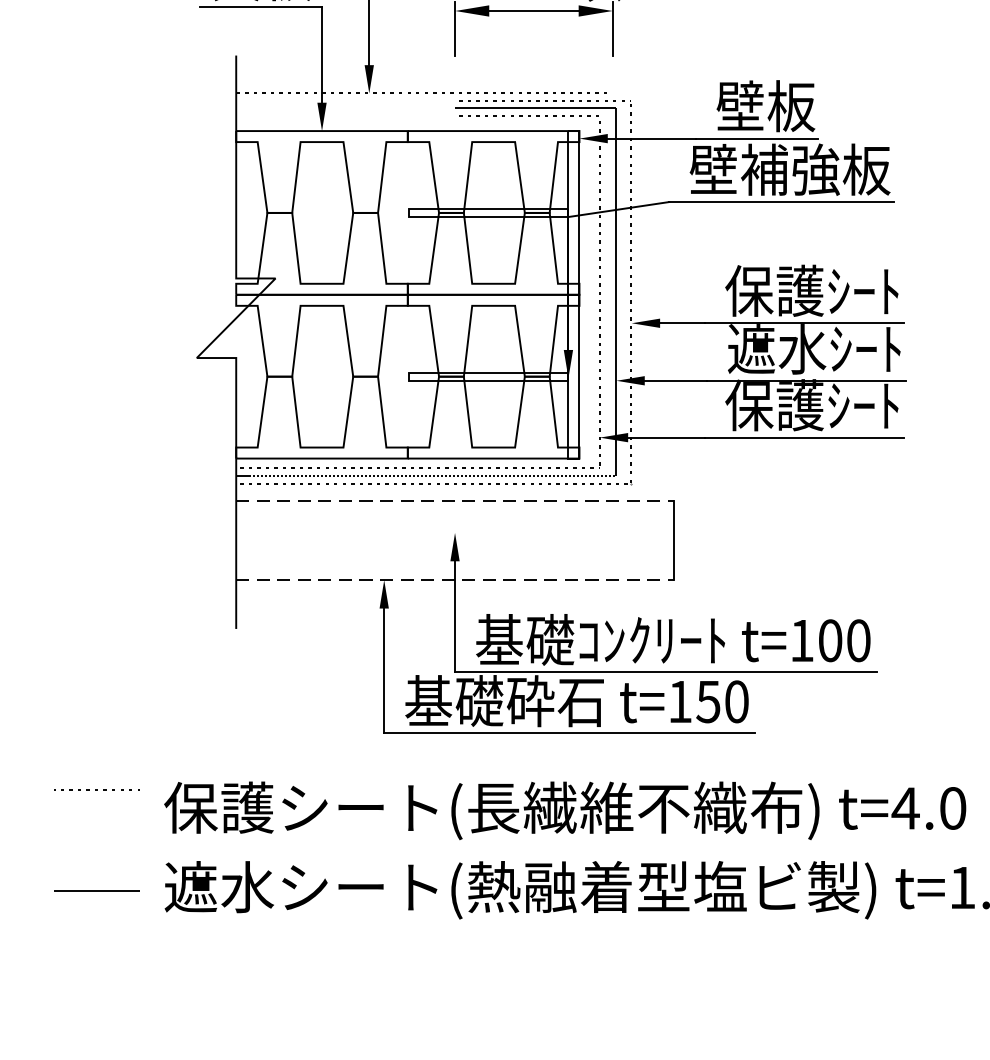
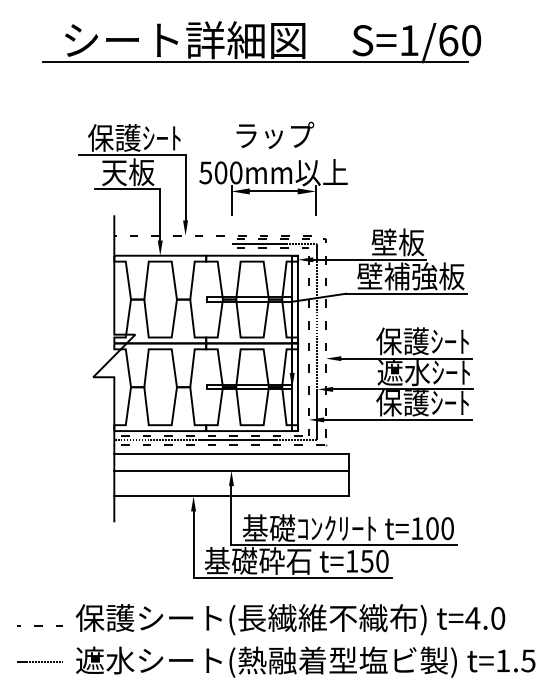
line: (455, 502) -> (231, 454), dashed -> solid
line: (455, 532) -> (231, 470), added
line: (455, 580) -> (231, 496), dashed -> solid
line: (96, 789) -> (39, 625), moved

